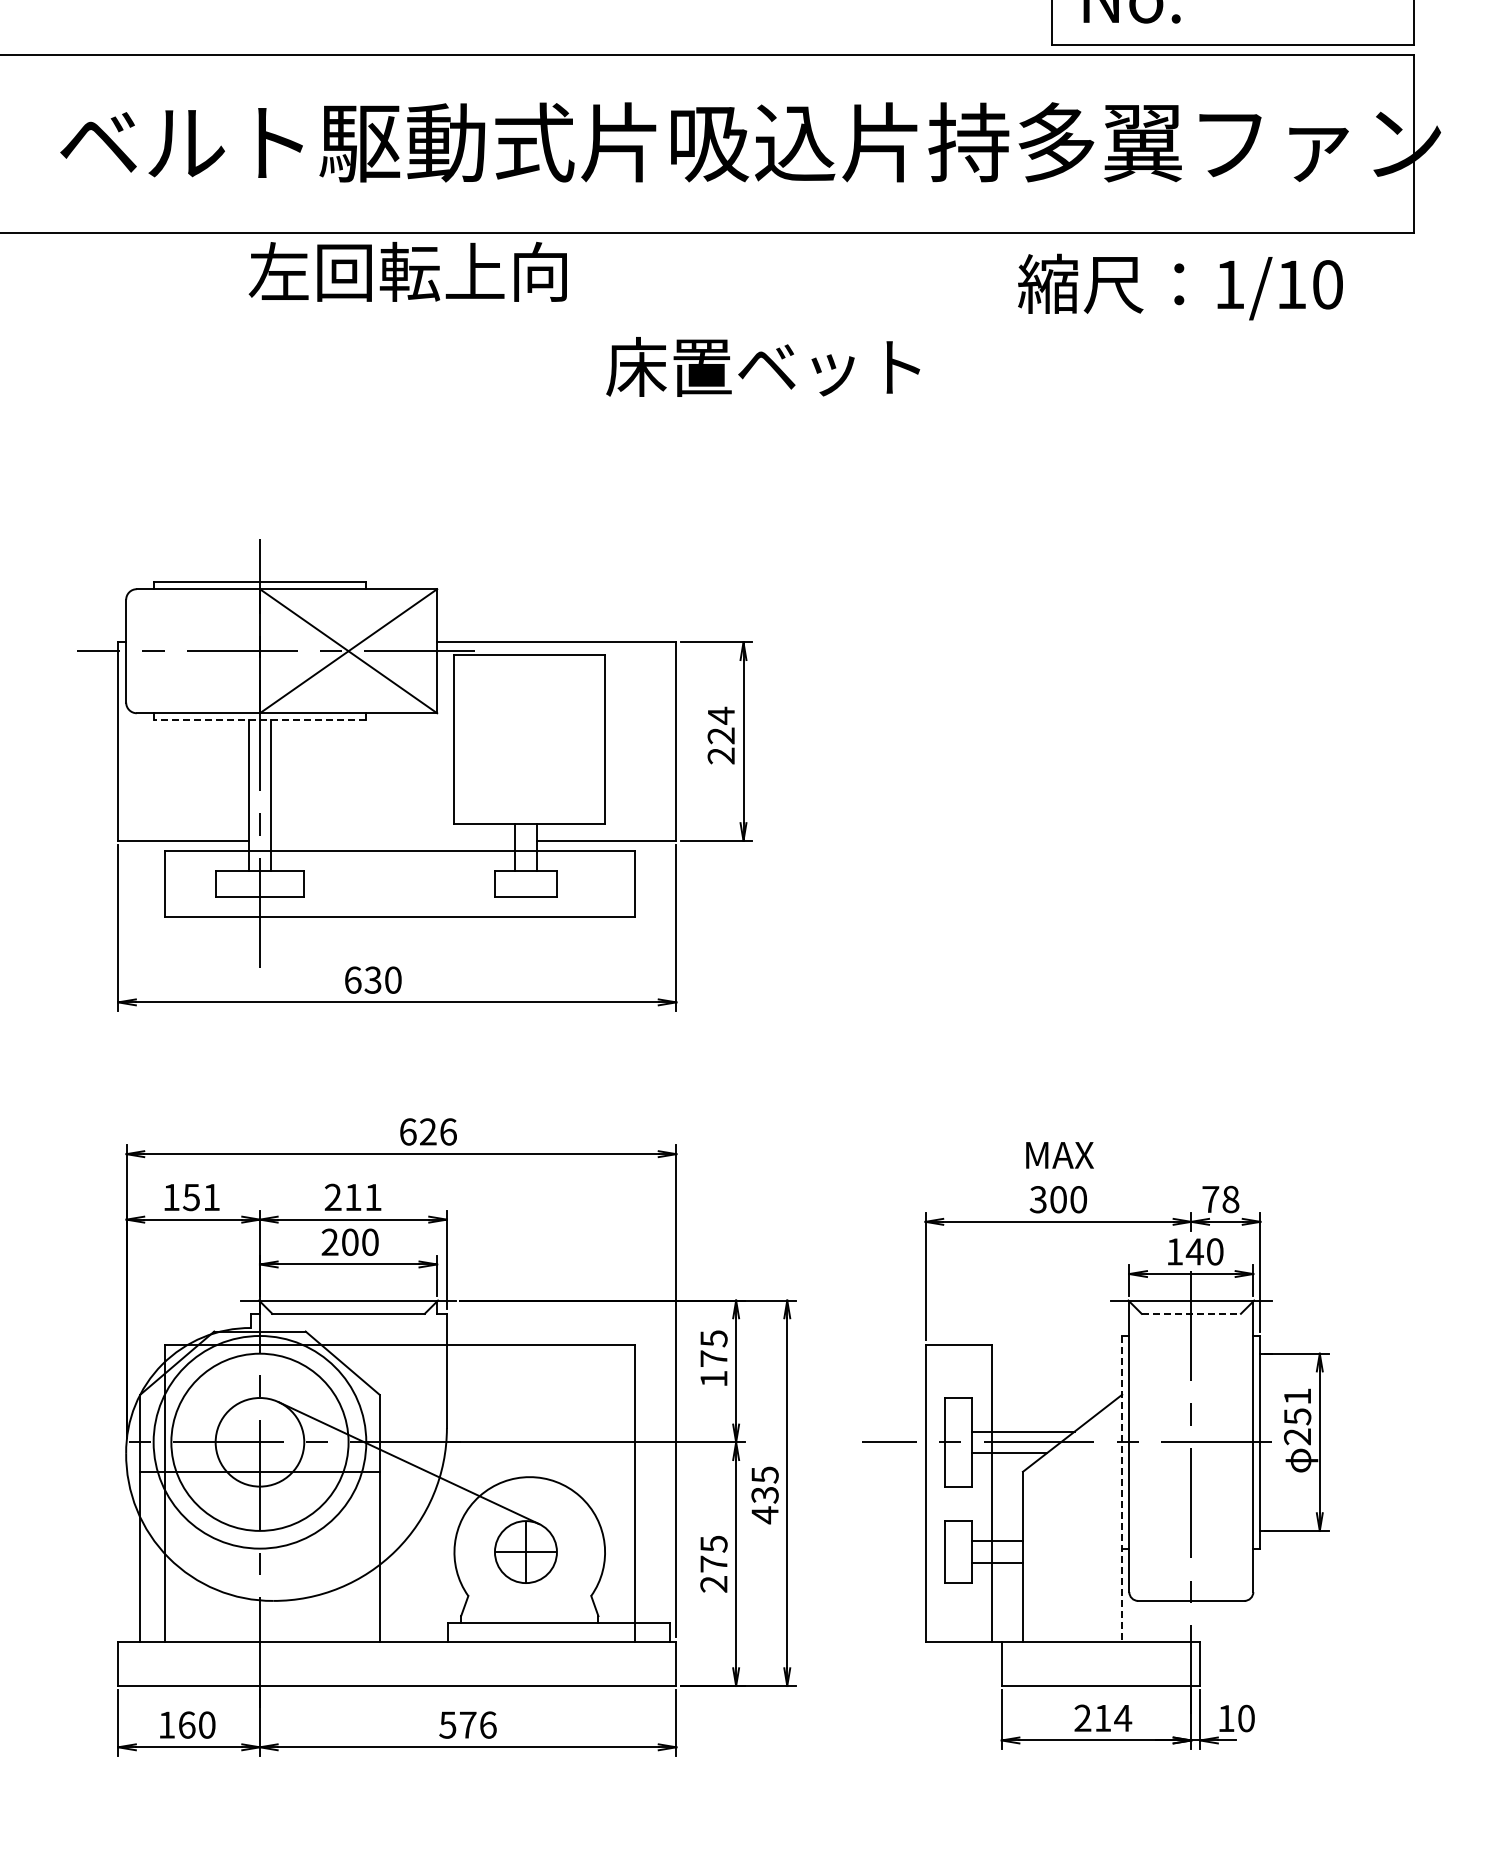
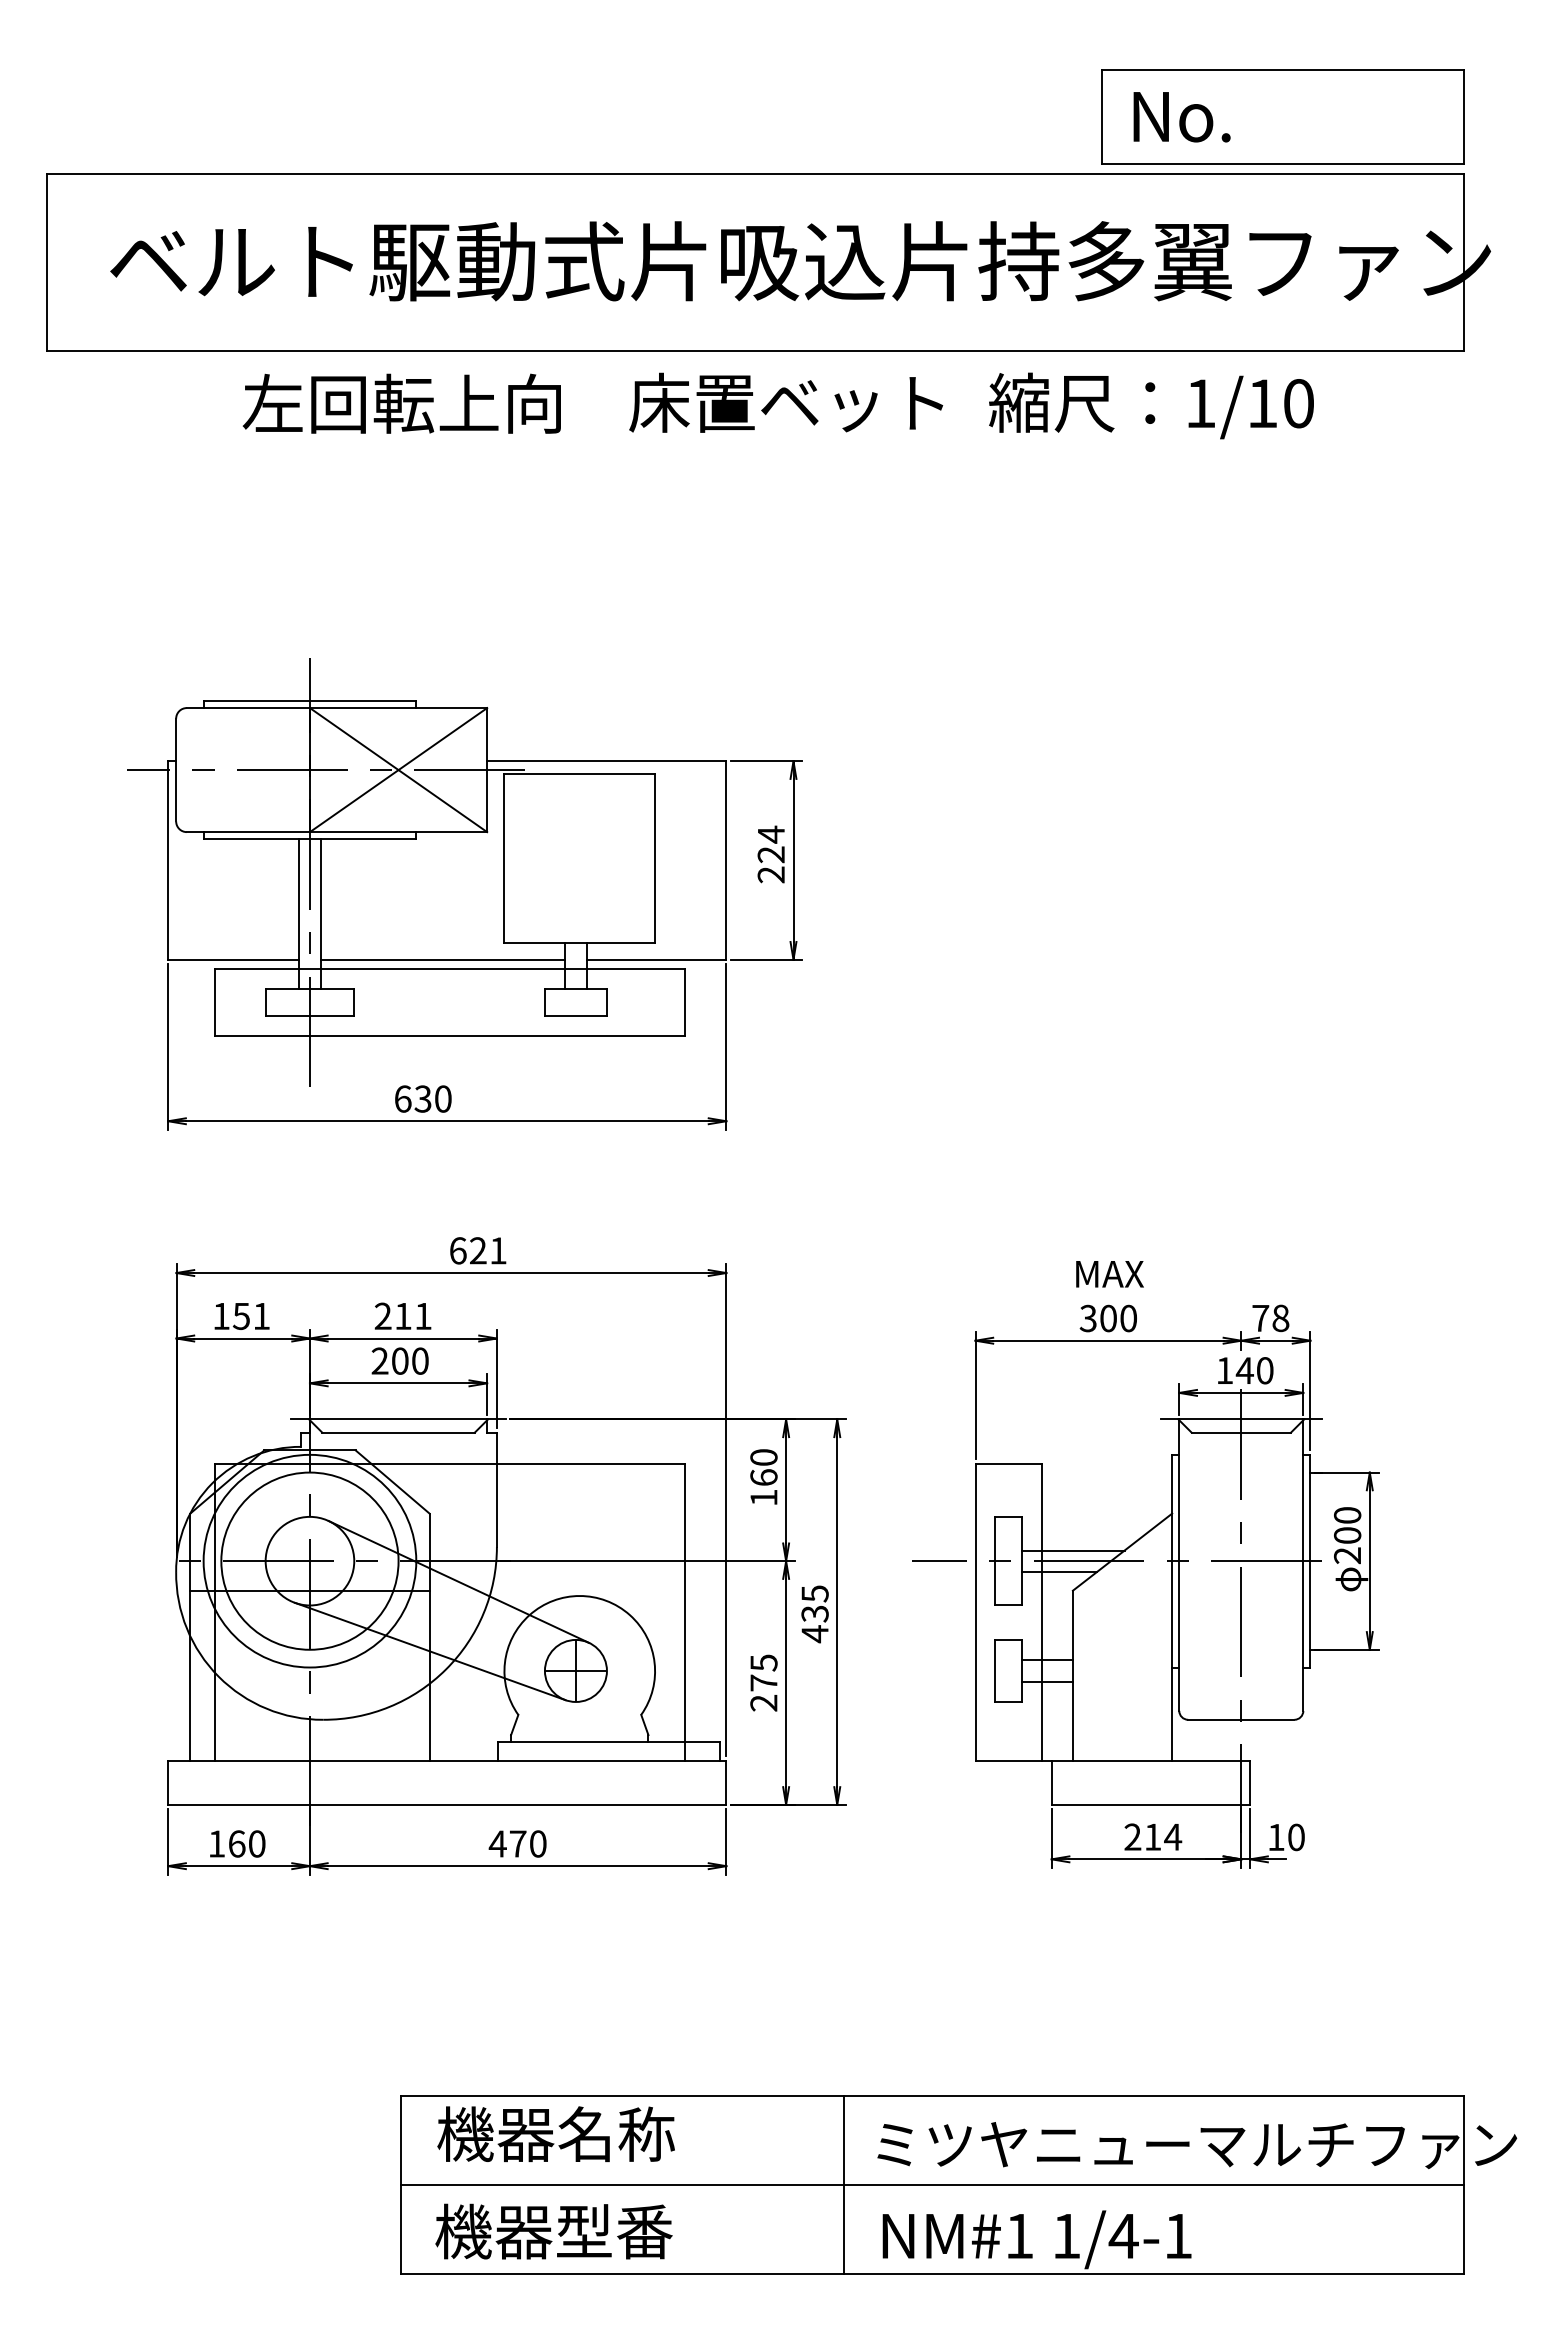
text: (407, 271) -> (401, 403), moved
text: (1180, 286) -> (1151, 405), moved
text: (763, 366) -> (786, 402), moved
line: (259, 720) -> (309, 839), dashed -> solid
line: (392, 840) -> (442, 959), added
text: (448, 1131) -> (498, 1250), 626 -> 621
line: (1191, 1313) -> (1241, 1432), dashed -> solid
text: (713, 1348) -> (763, 1467), 175 -> 160
text: (1297, 1406) -> (1347, 1525), 251 -> 200
line: (1122, 1488) -> (1172, 1607), dashed -> solid
line: (379, 1532) -> (429, 1651), added
text: (467, 1724) -> (517, 1843), 576 -> 470

